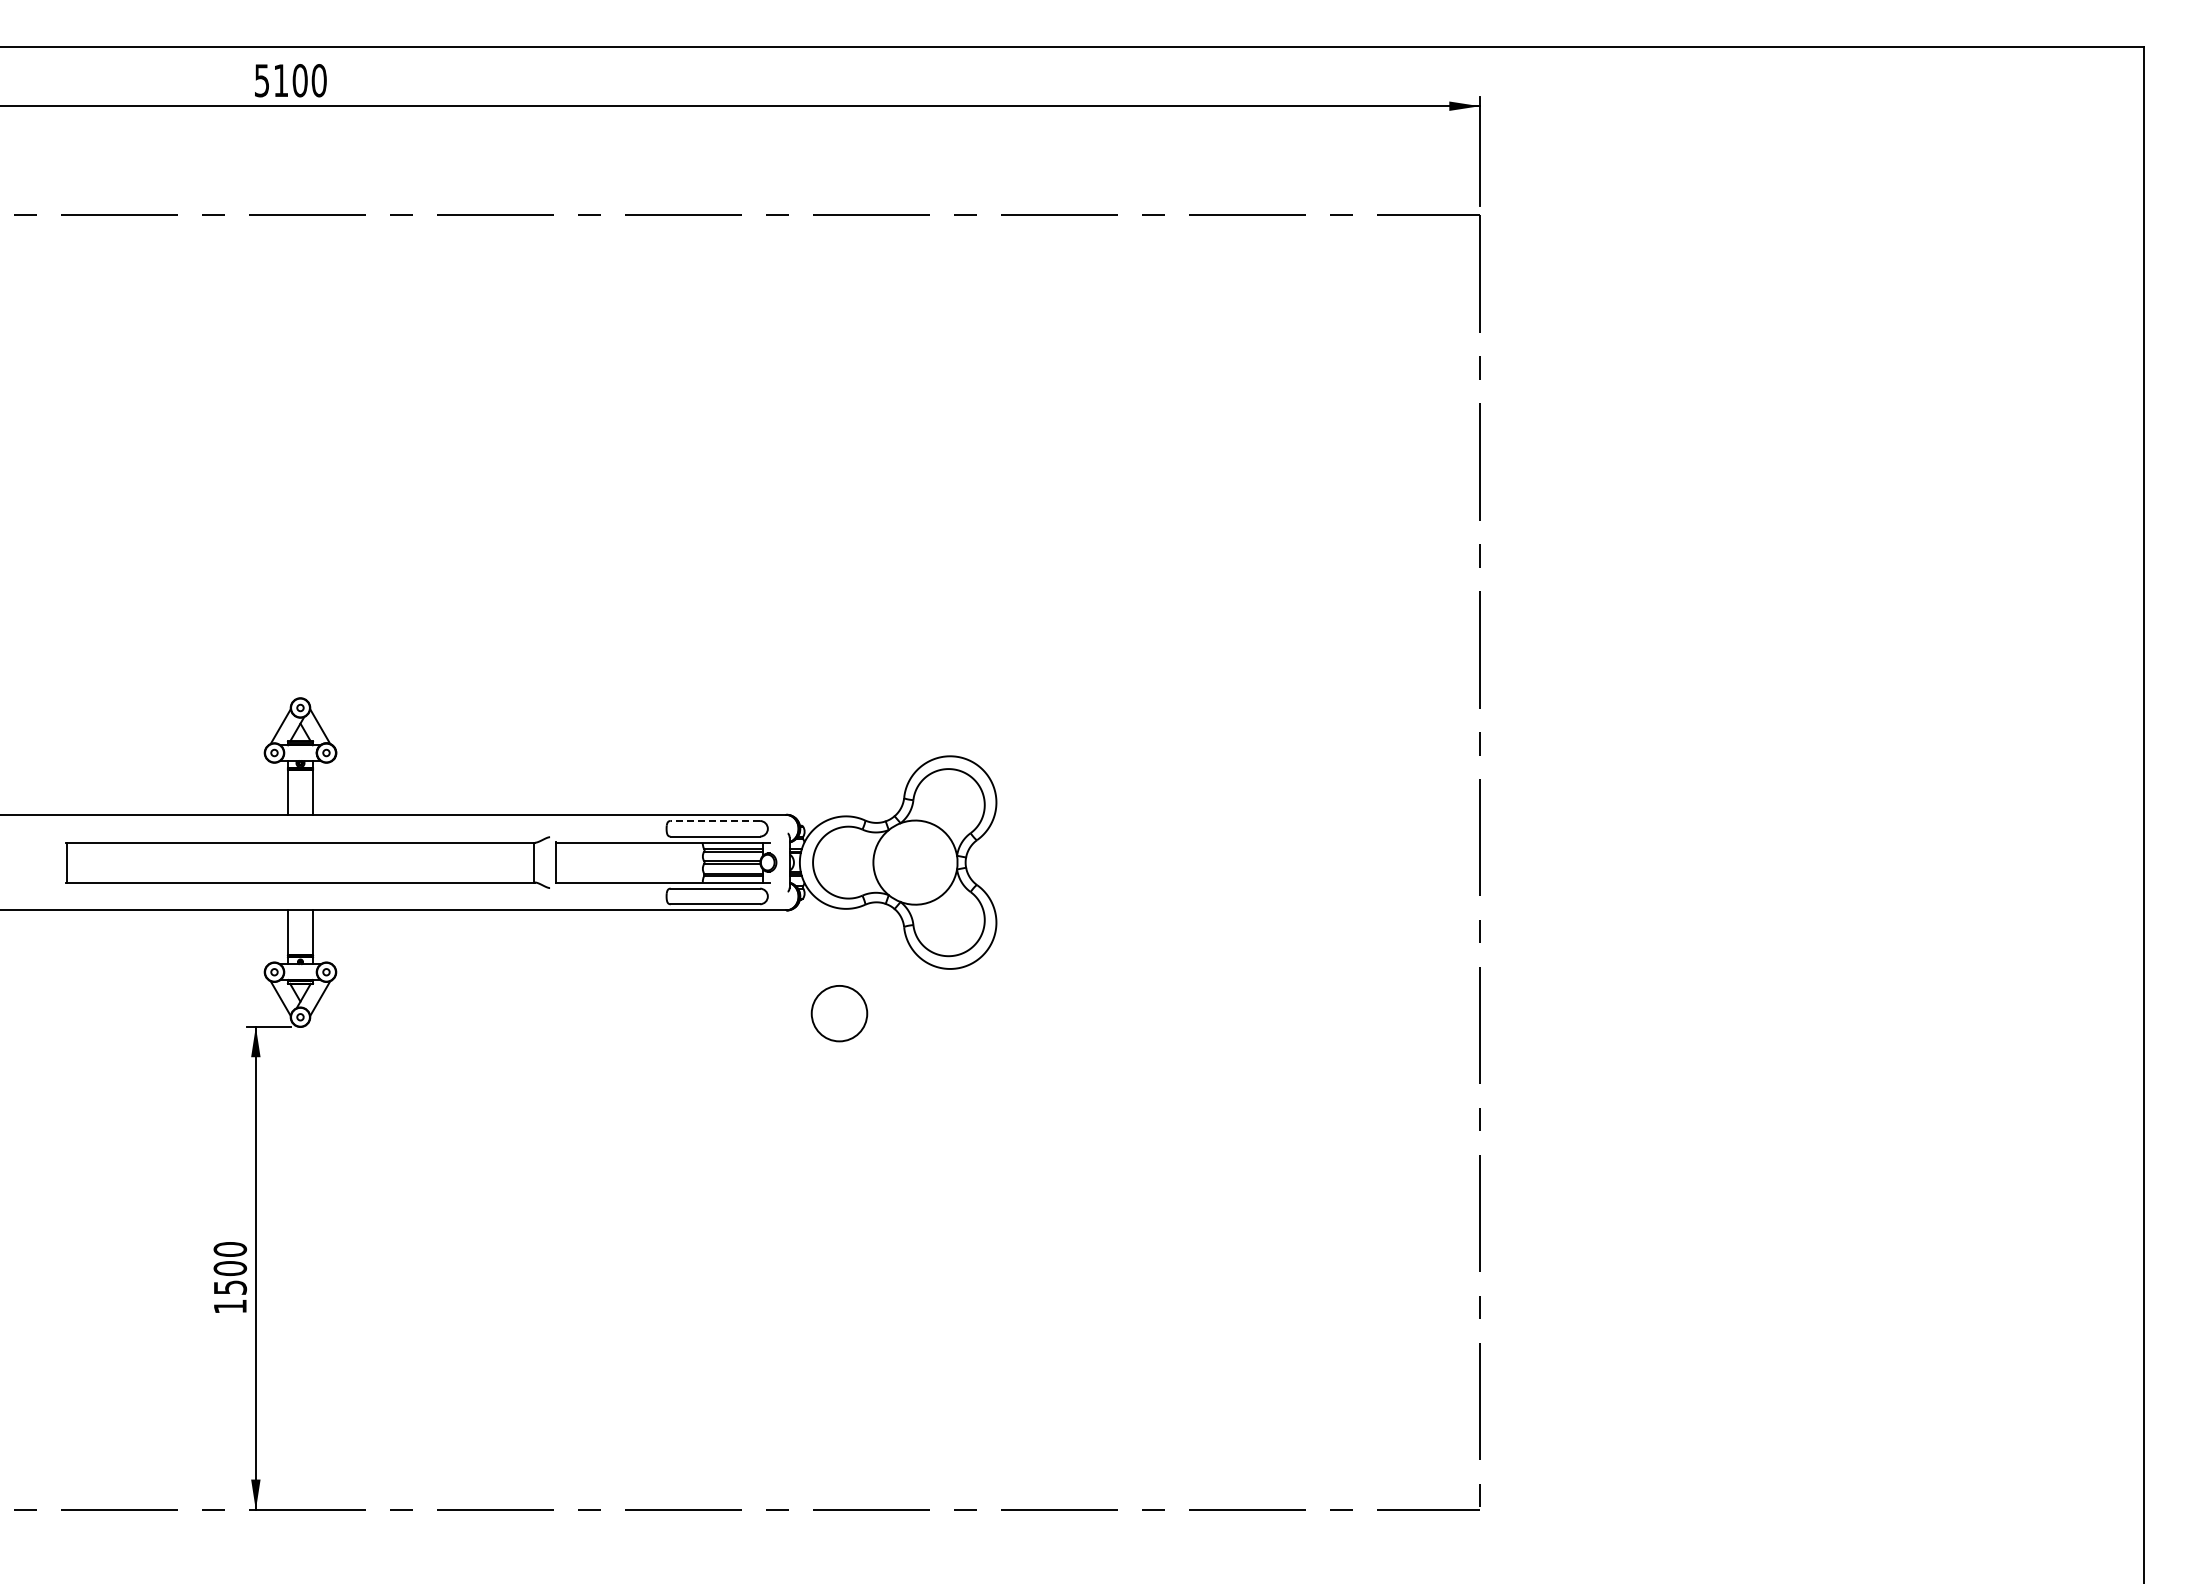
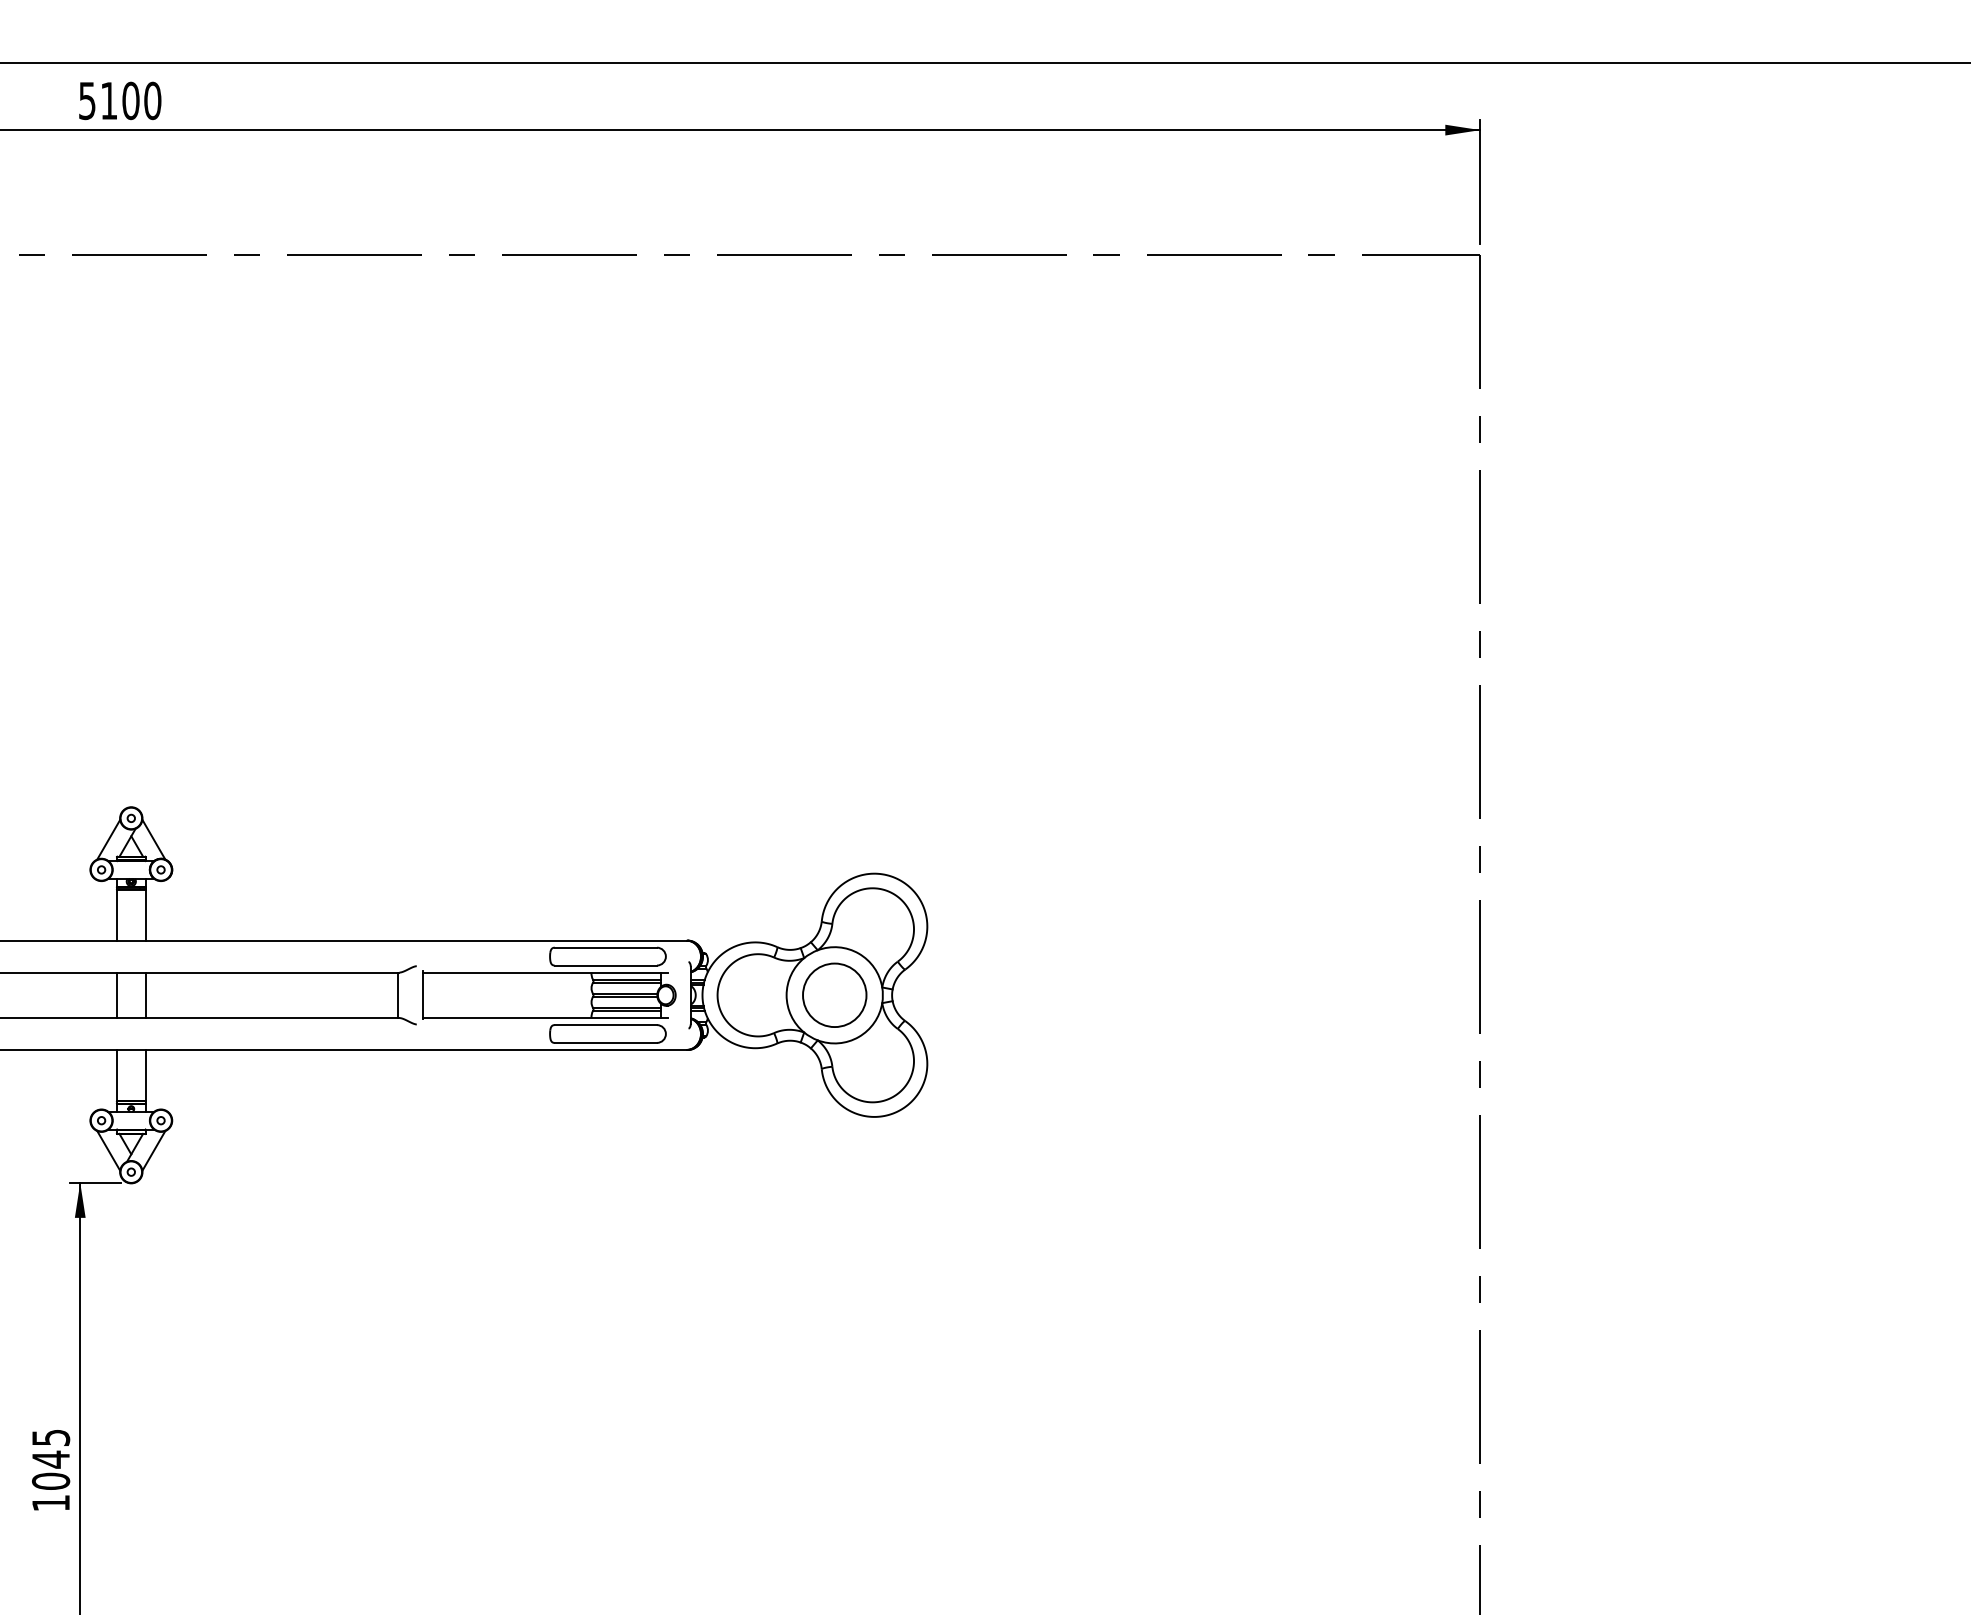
line: (715, 821) -> (605, 948), dashed -> solid
line: (288, 862) -> (117, 995), added
line: (312, 862) -> (145, 995), added
circle: (839, 1013) -> (834, 995), moved
text: (230, 1268) -> (51, 1459), 1500 -> 1045

